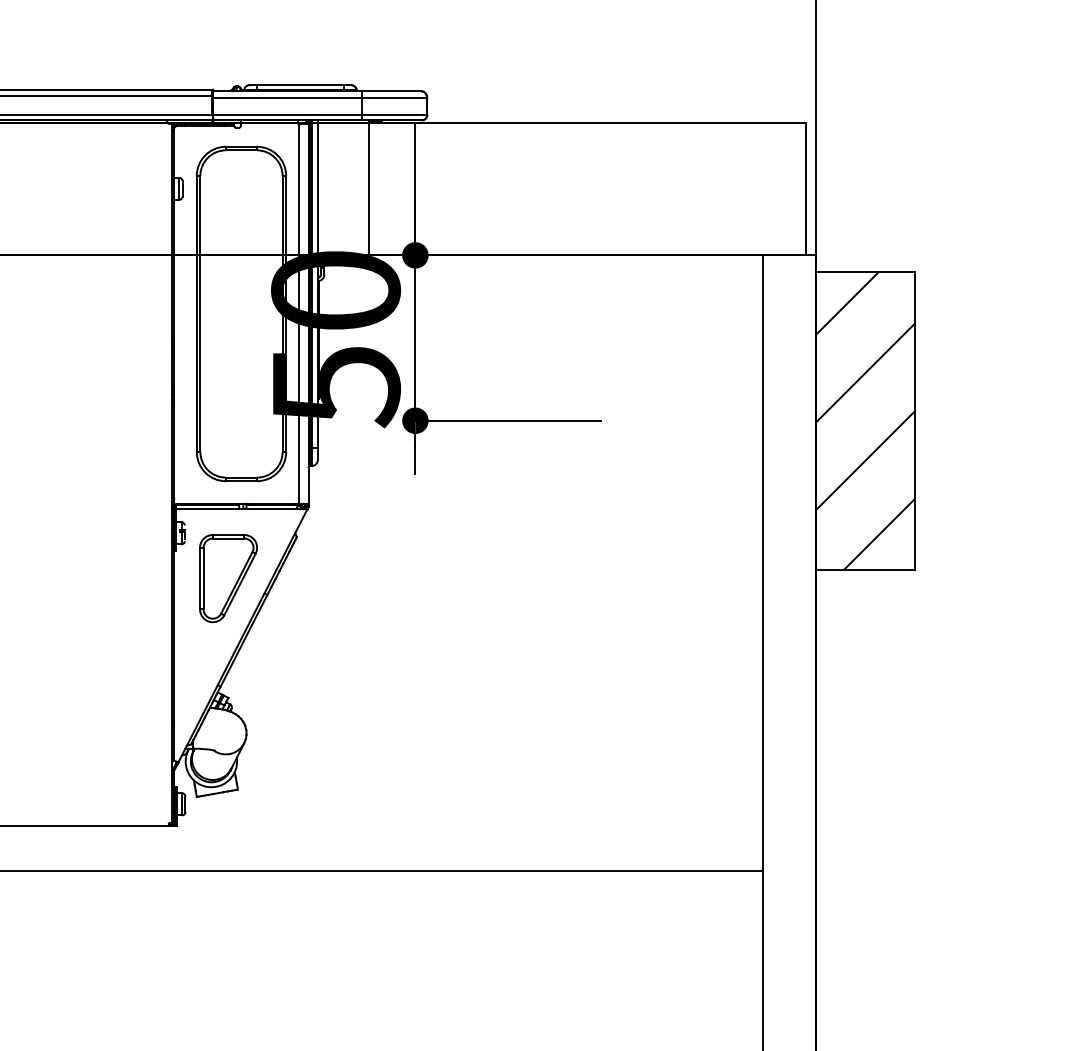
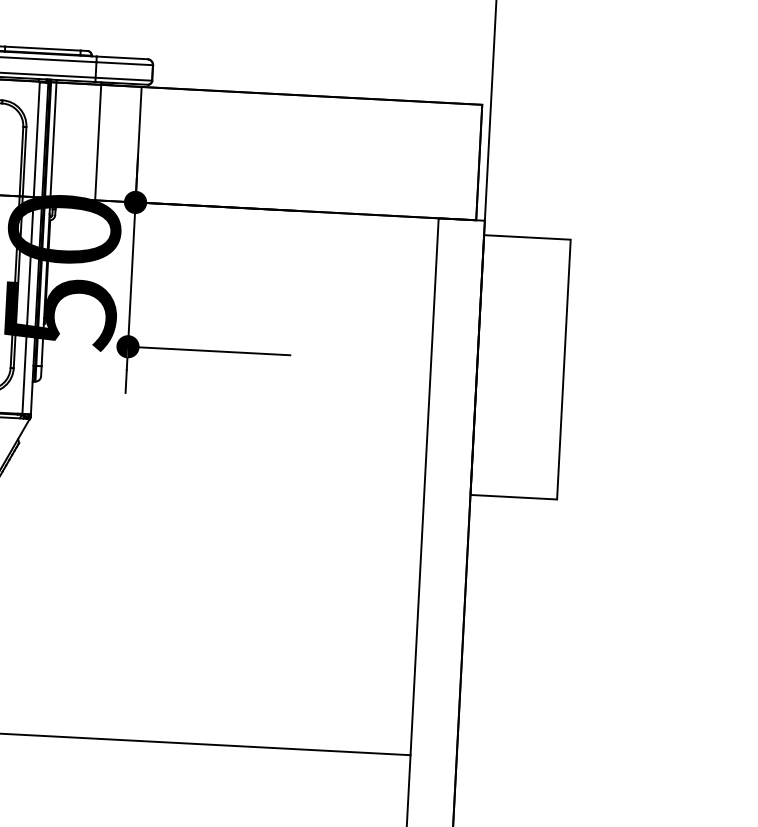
hatch: (864, 420) -> (519, 367), removed

